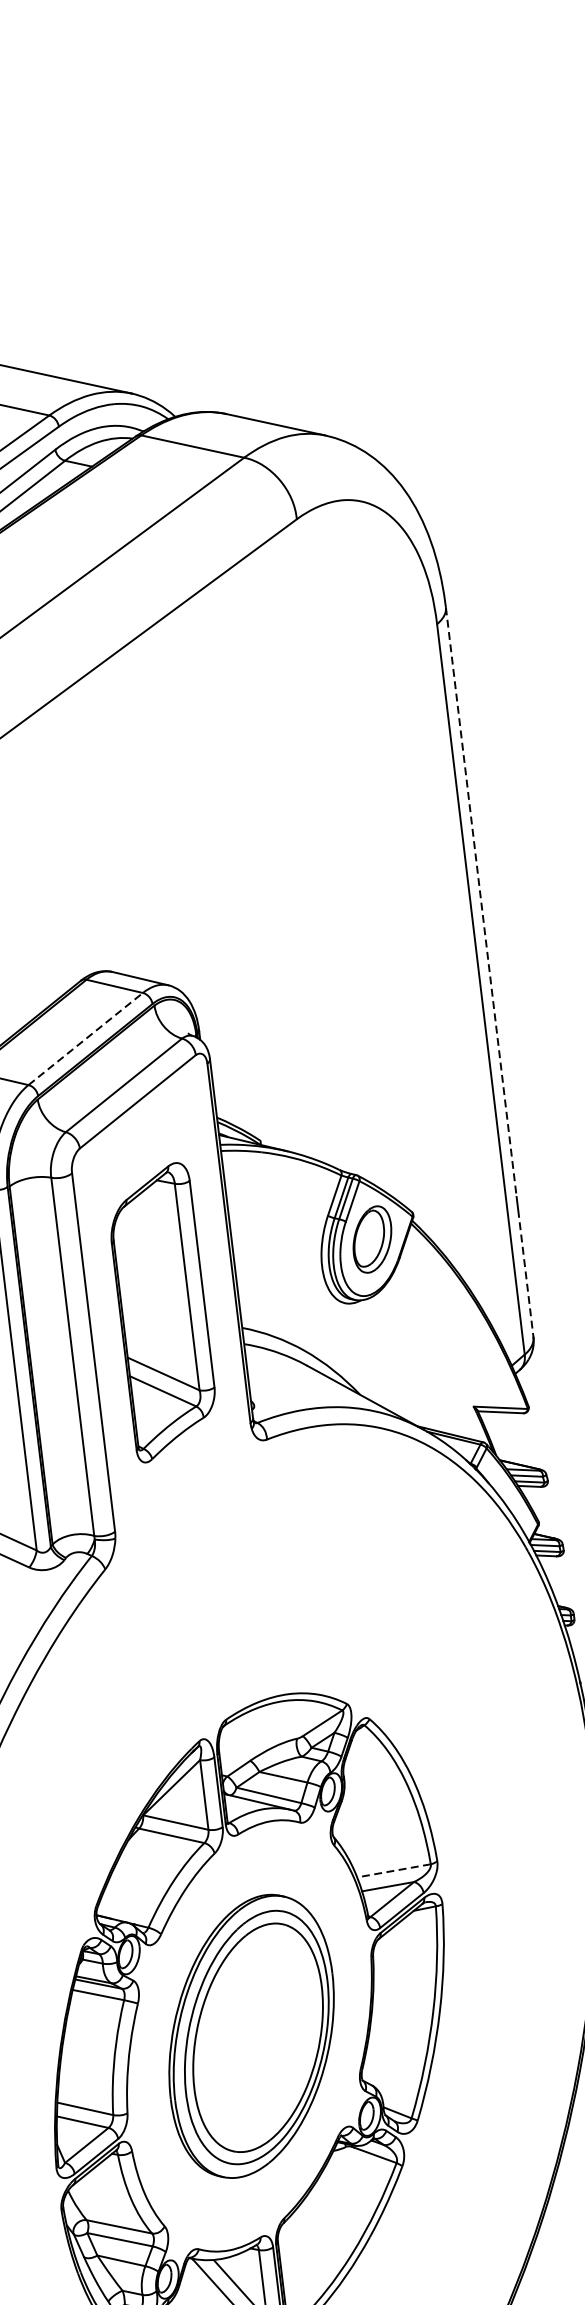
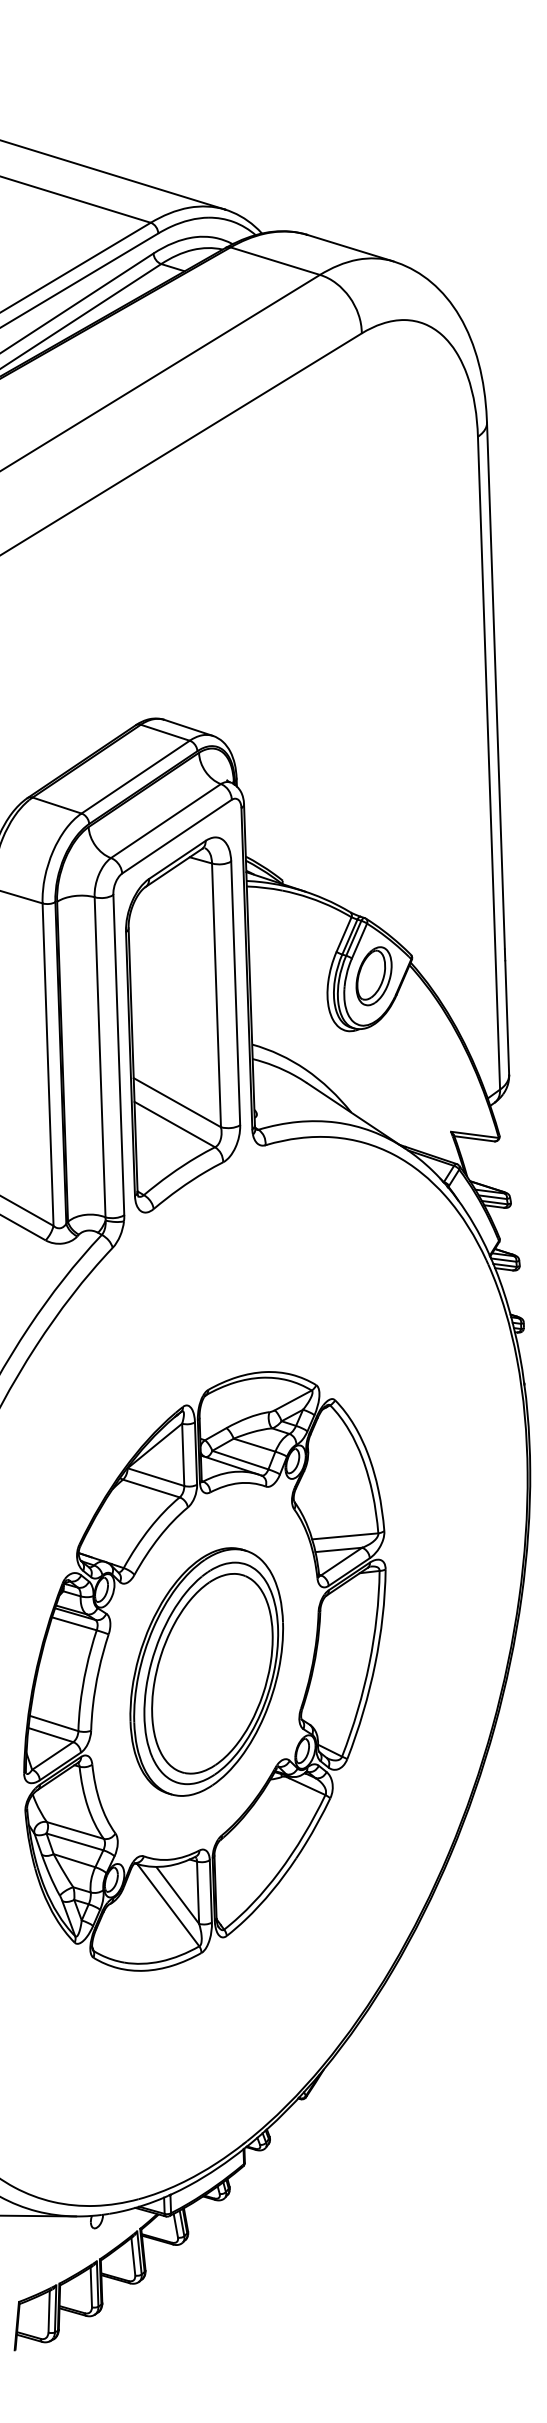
line: (480, 902) -> (495, 686), dashed -> solid
line: (86, 1038) -> (136, 776), dashed -> solid
line: (526, 1274) -> (507, 1018), dashed -> solid
part: (163, 1312) -> (183, 1024), size x1.43
line: (393, 1871) -> (344, 1536), dashed -> solid

